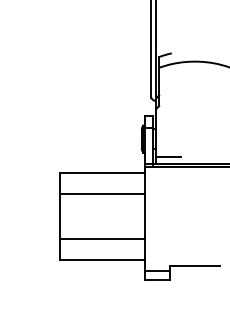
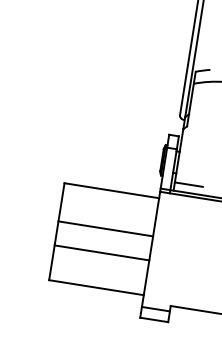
line: (101, 194) -> (104, 229), moved
line: (101, 238) -> (101, 252), moved

